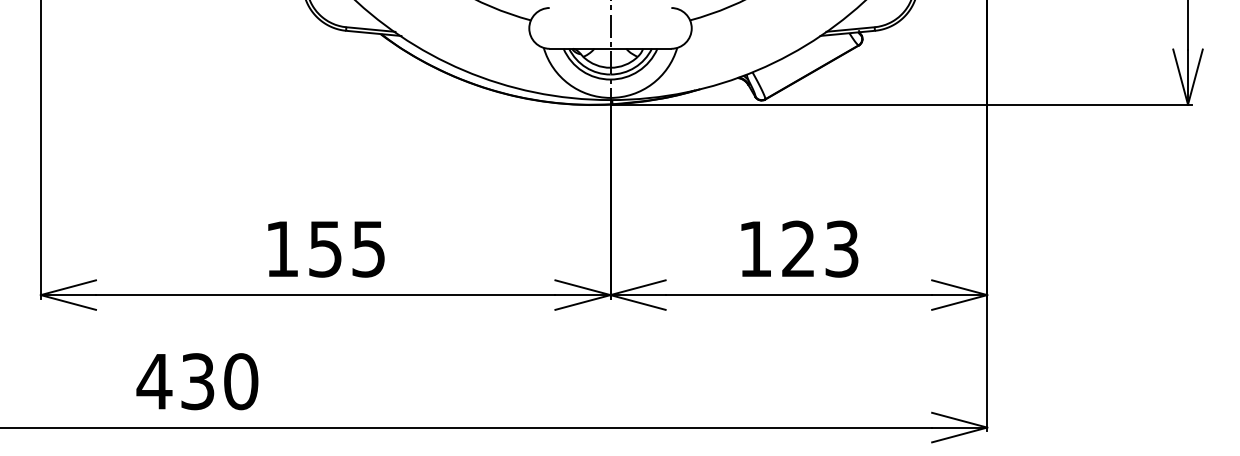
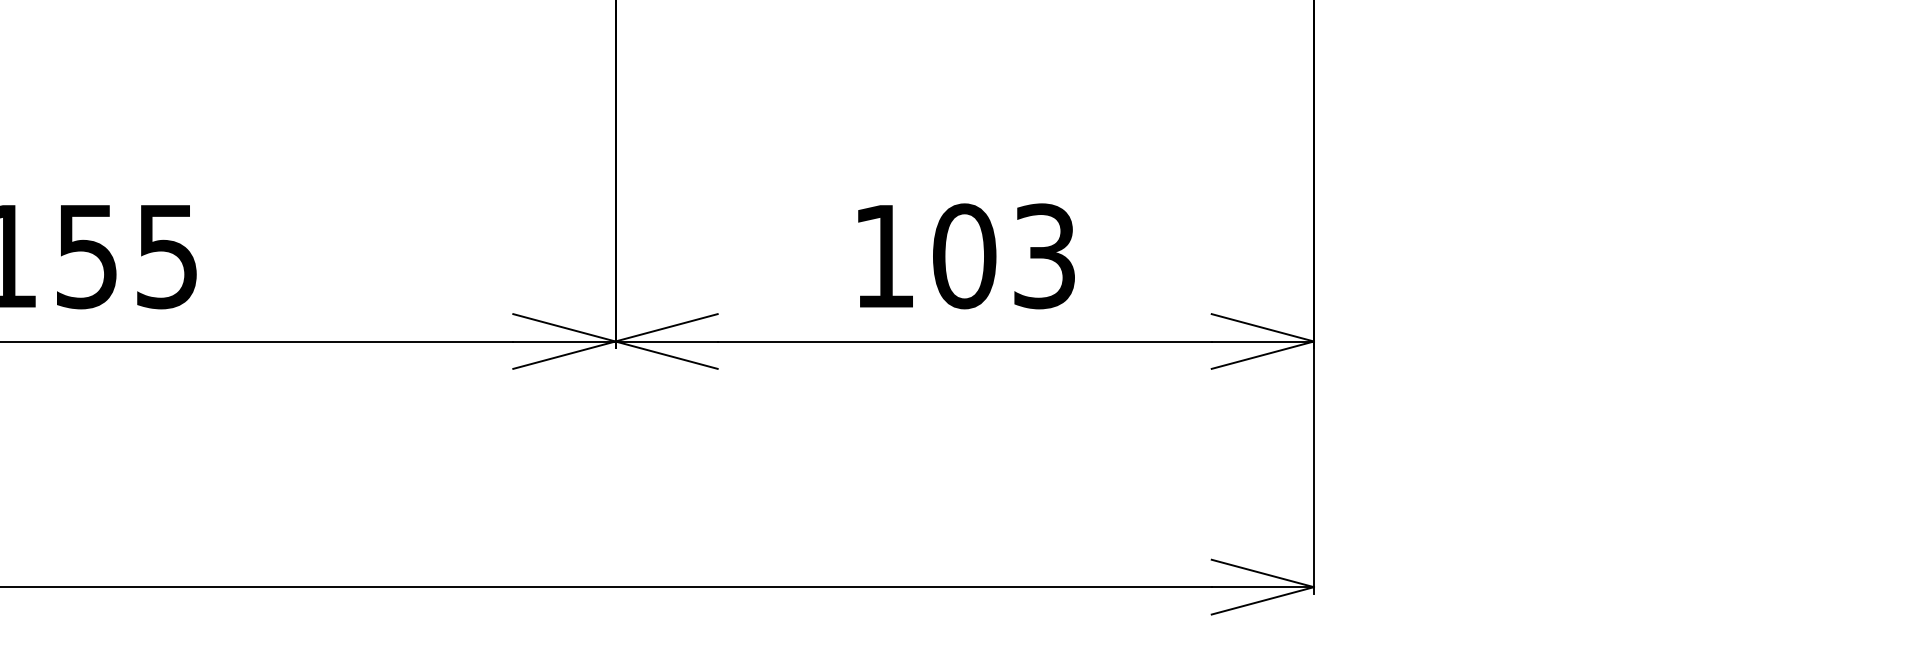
text: (798, 248) -> (963, 255), 123 -> 103

